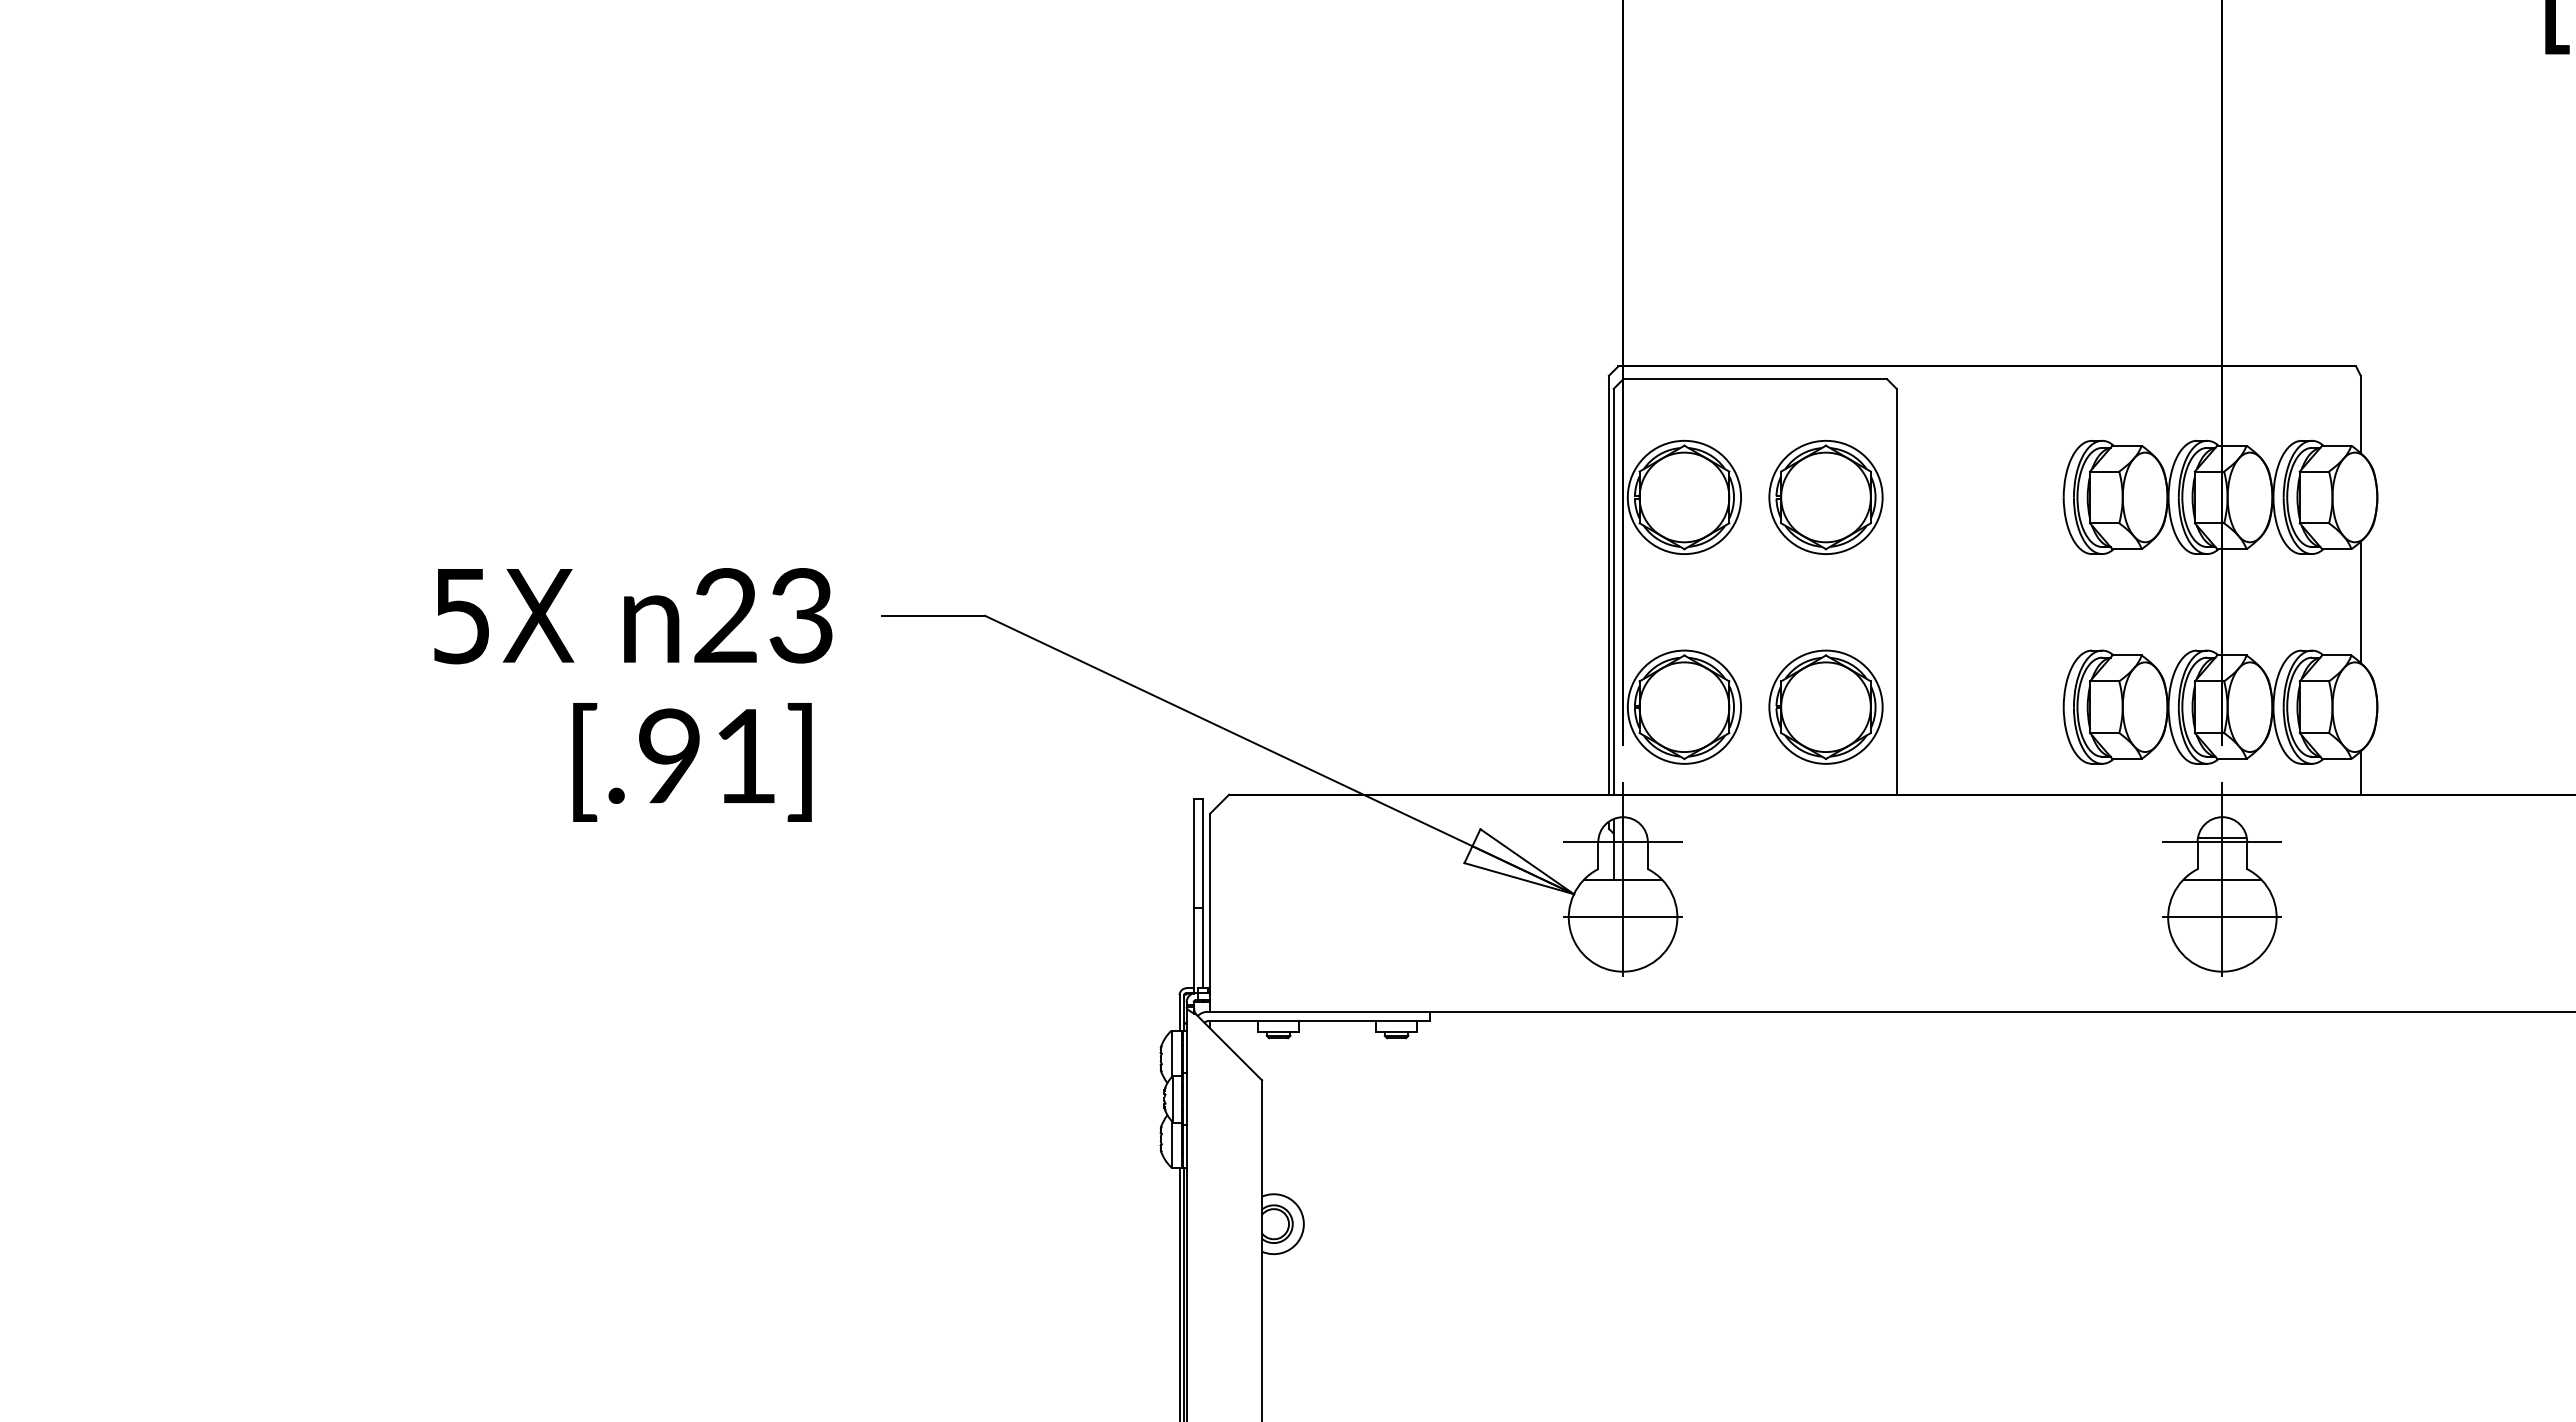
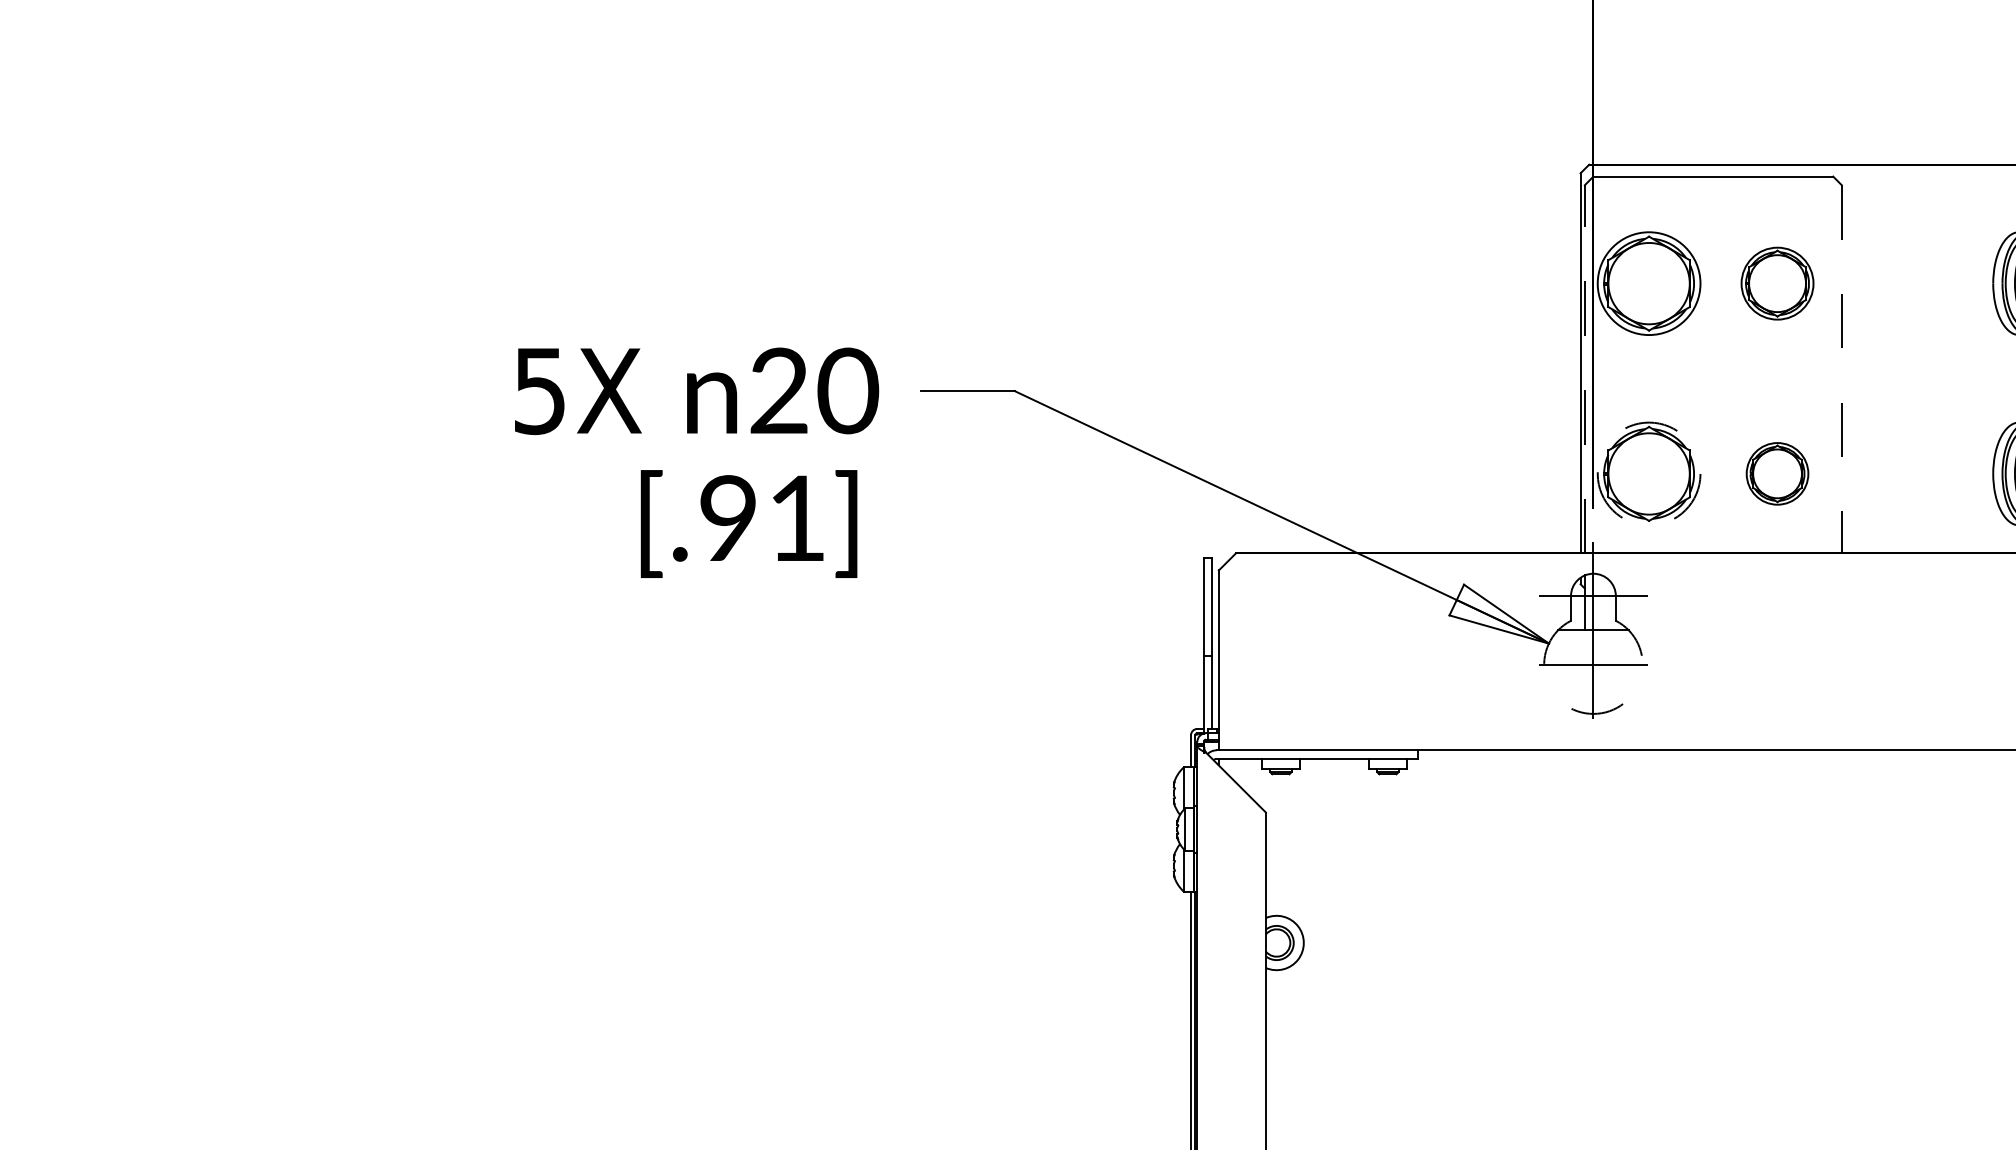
part: (1825, 497) -> (1777, 283), size x0.7
line: (1613, 591) -> (1584, 368), solid -> dashed
line: (1896, 591) -> (1841, 368), solid -> dashed
text: (801, 615) -> (848, 390), 23 -> 20
circle: (1684, 706) -> (1649, 473), solid -> dashed
part: (1825, 706) -> (1777, 473), size x0.6
arc: (1623, 971) -> (1593, 713), solid -> dashed

